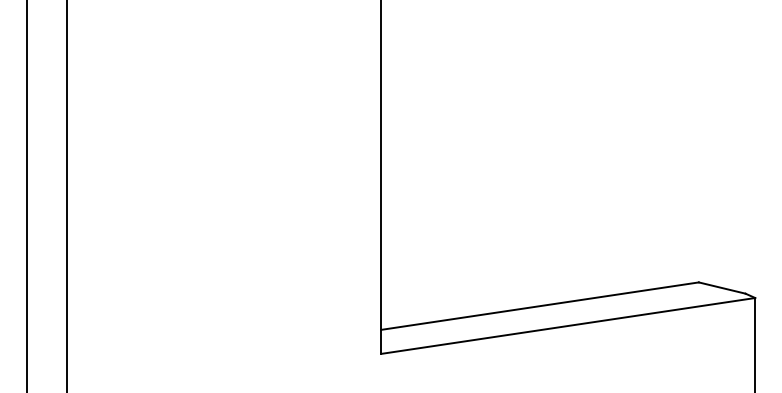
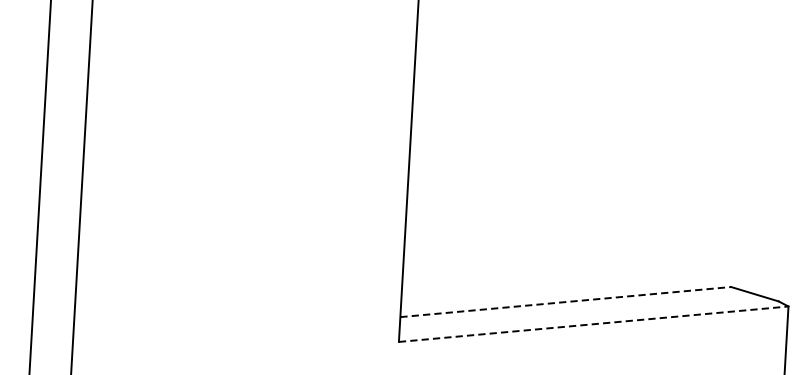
line: (540, 306) -> (566, 302), solid -> dashed
line: (568, 325) -> (593, 323), solid -> dashed

